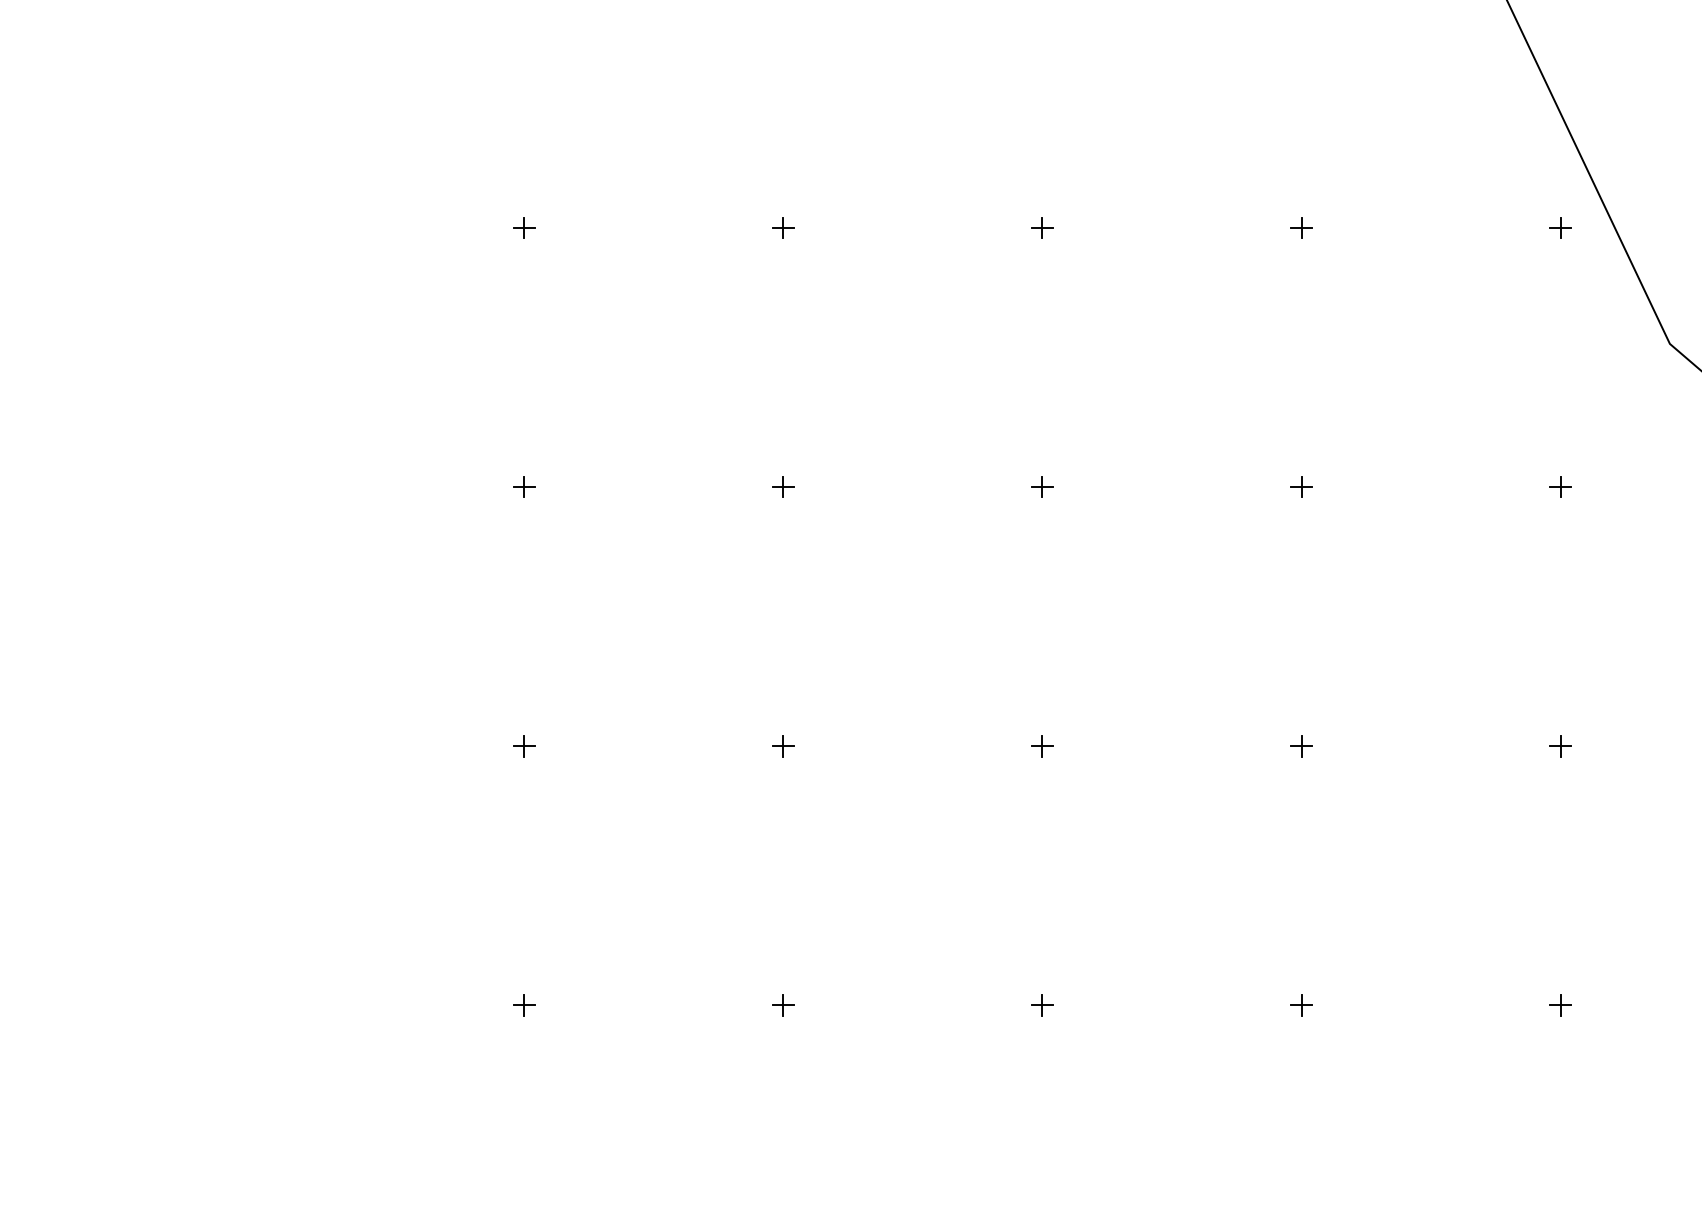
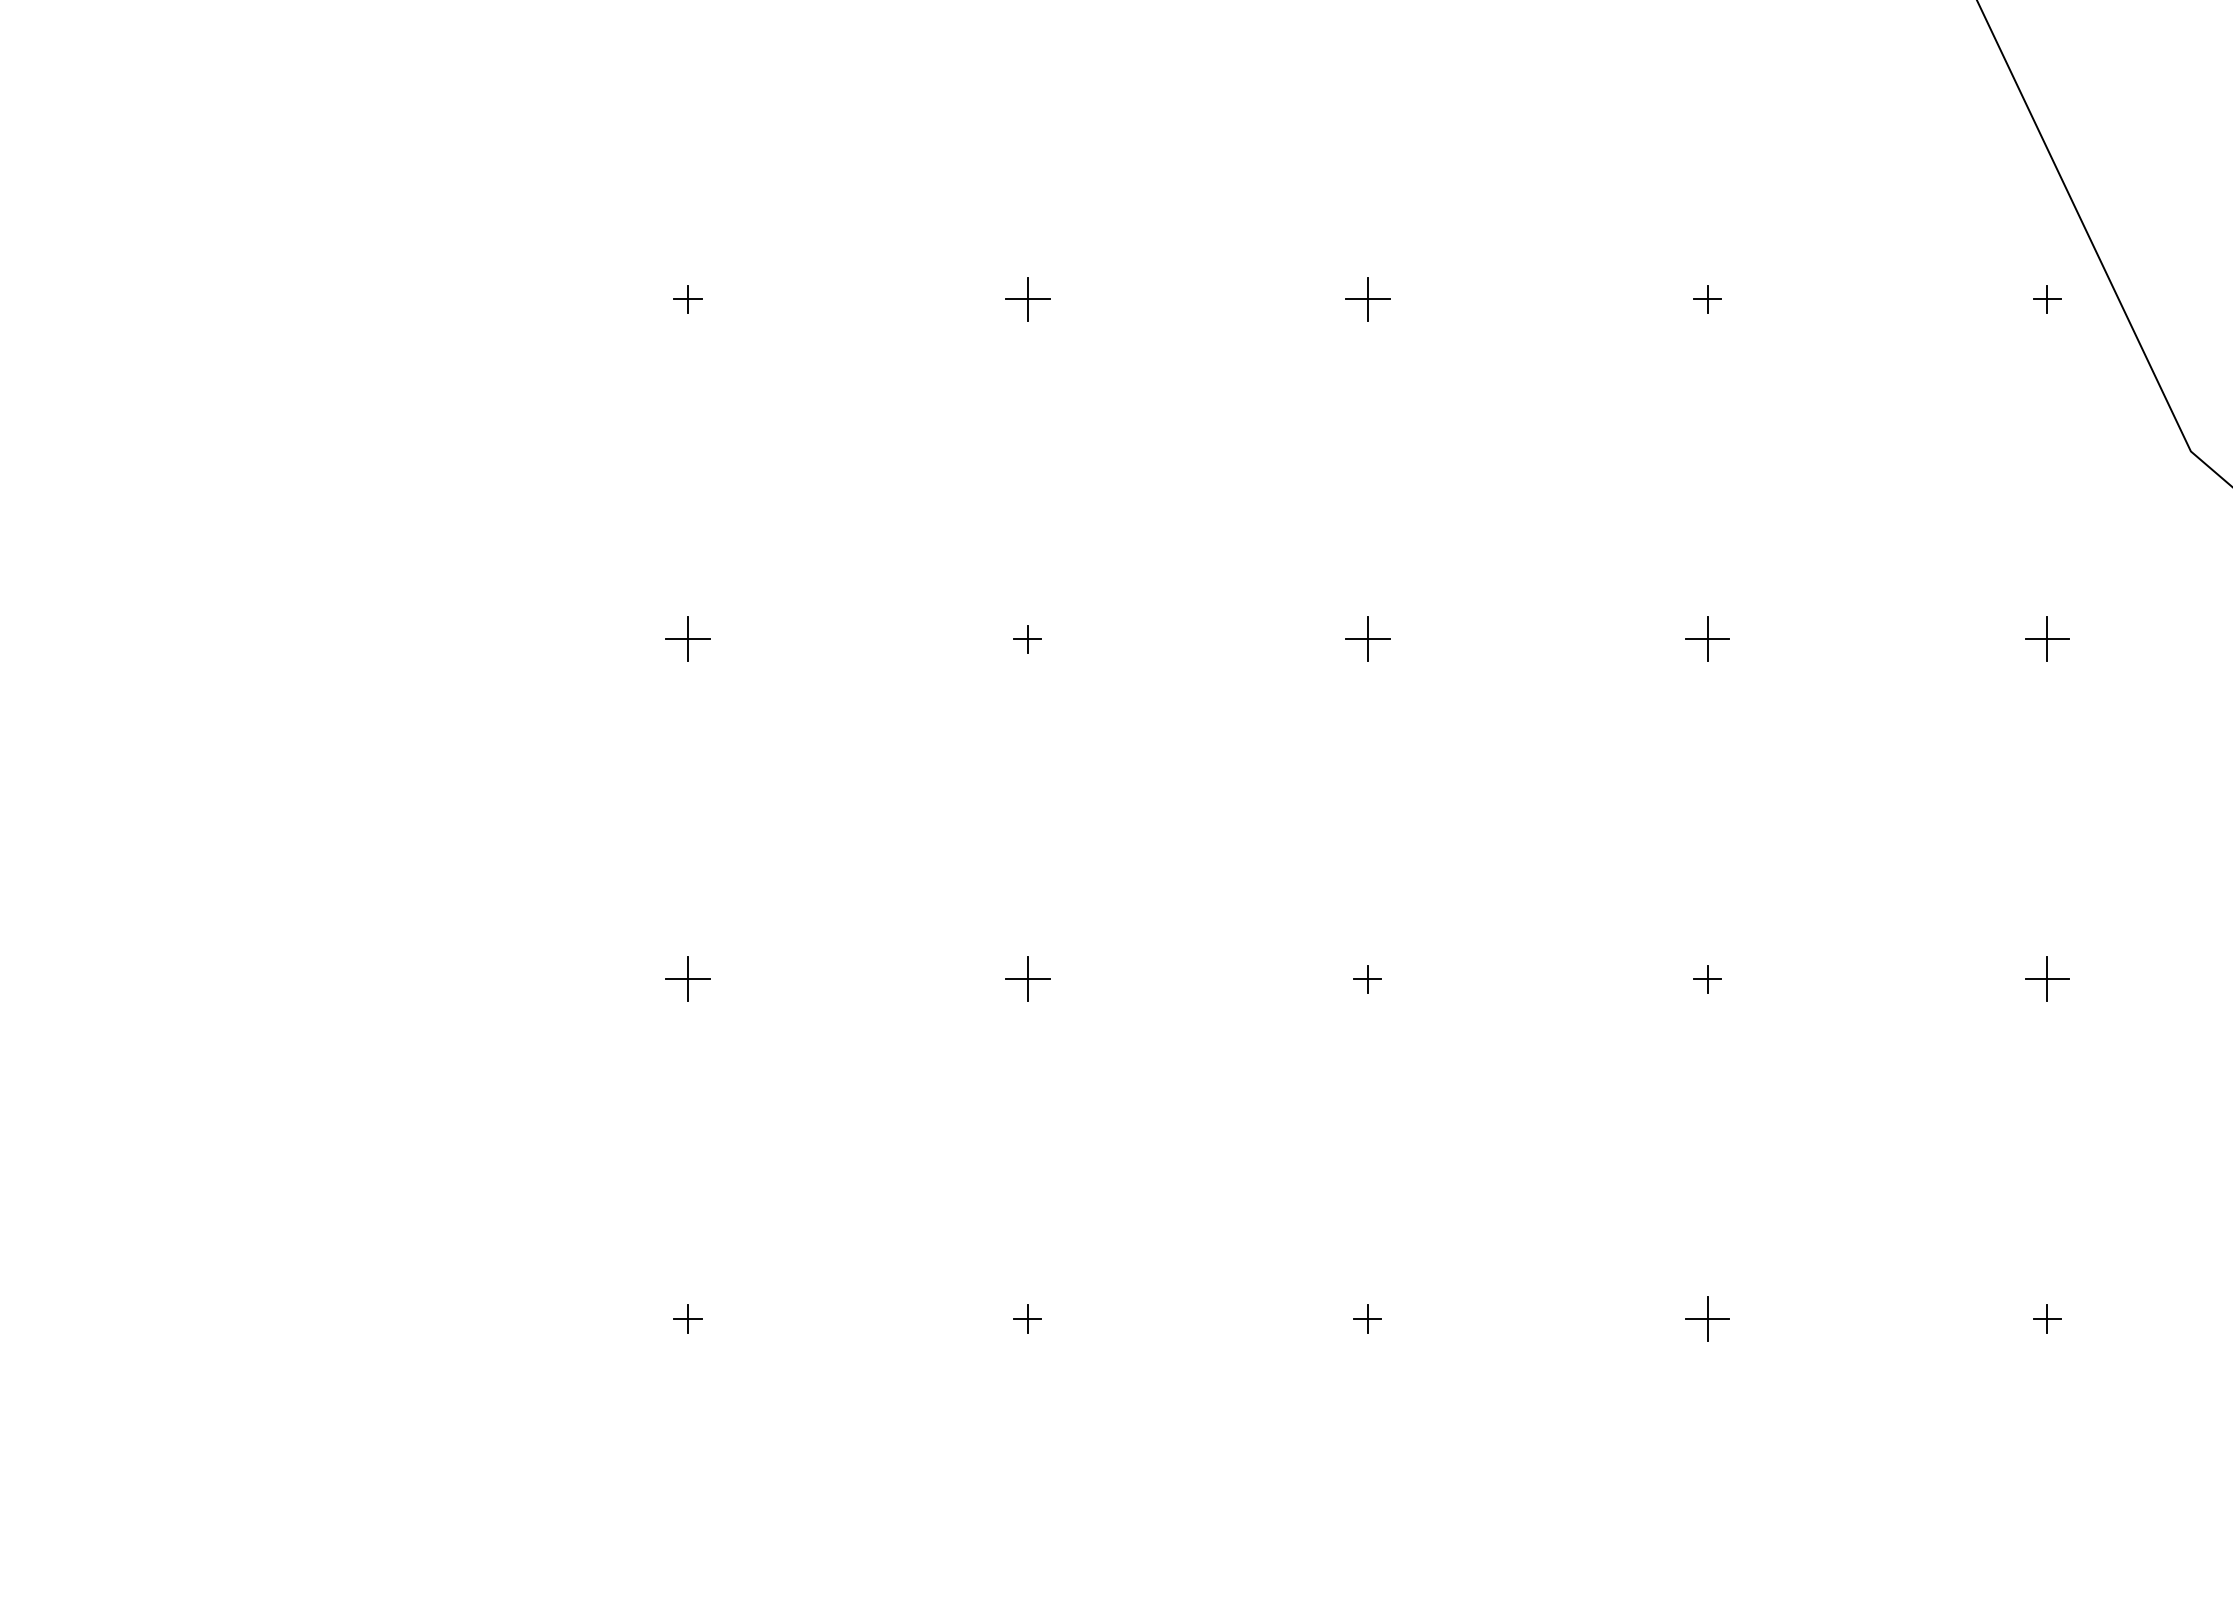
part: (783, 228) -> (1027, 299), size x1.6
part: (1042, 228) -> (1367, 299), size x1.6
part: (524, 487) -> (687, 639), size x1.6
part: (1042, 487) -> (1367, 639), size x1.6
part: (1301, 487) -> (1707, 639), size x1.6
part: (1560, 487) -> (2047, 639), size x1.6
part: (524, 746) -> (687, 979), size x1.6
part: (783, 746) -> (1027, 979), size x1.6
part: (1560, 746) -> (2047, 979), size x1.6
part: (1301, 1004) -> (1707, 1318), size x1.6

